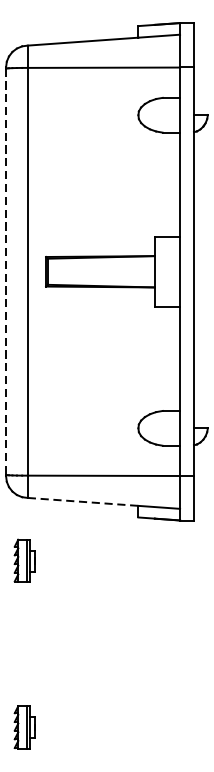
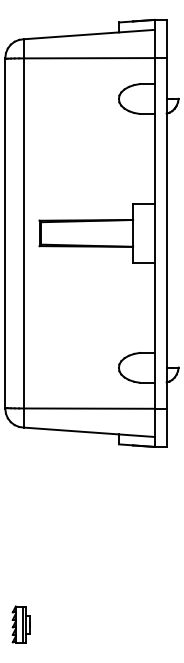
line: (6, 271) -> (5, 233), dashed -> solid
line: (83, 502) -> (71, 431), dashed -> solid
part: (23, 560) -> (20, 481), removed

